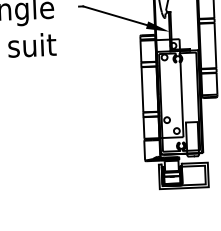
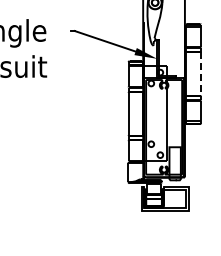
line: (214, 46) -> (200, 74), solid -> dashed

